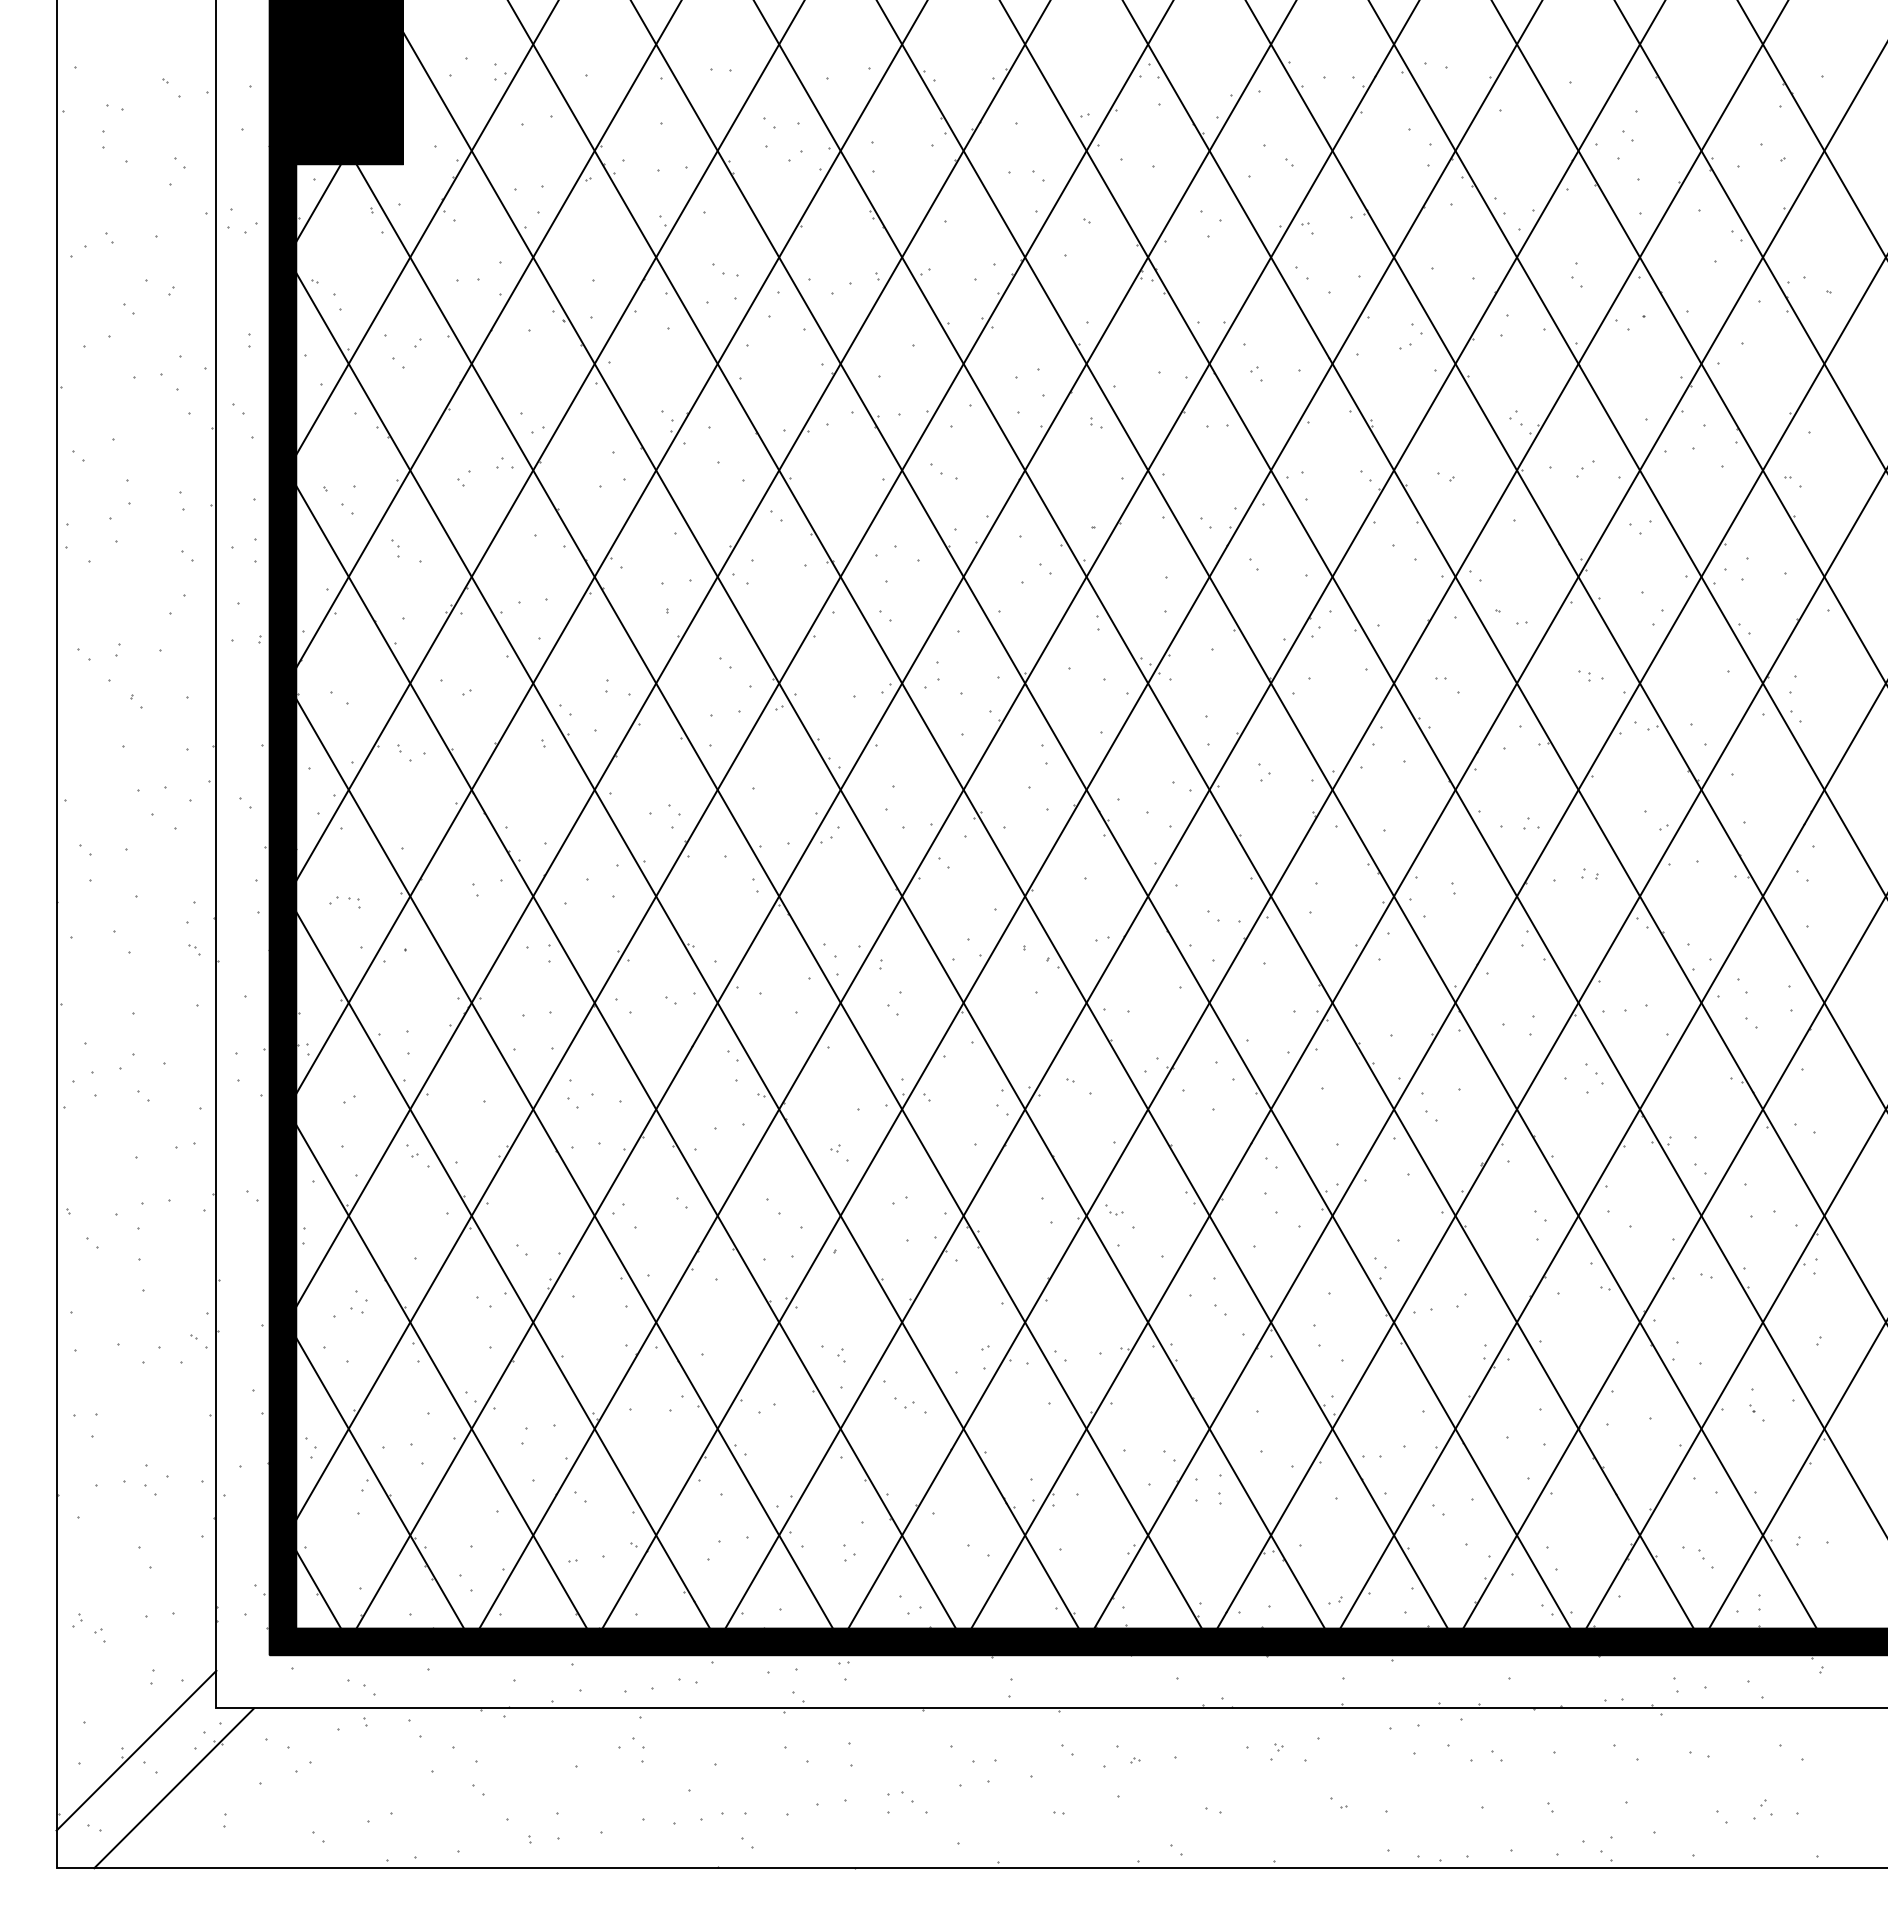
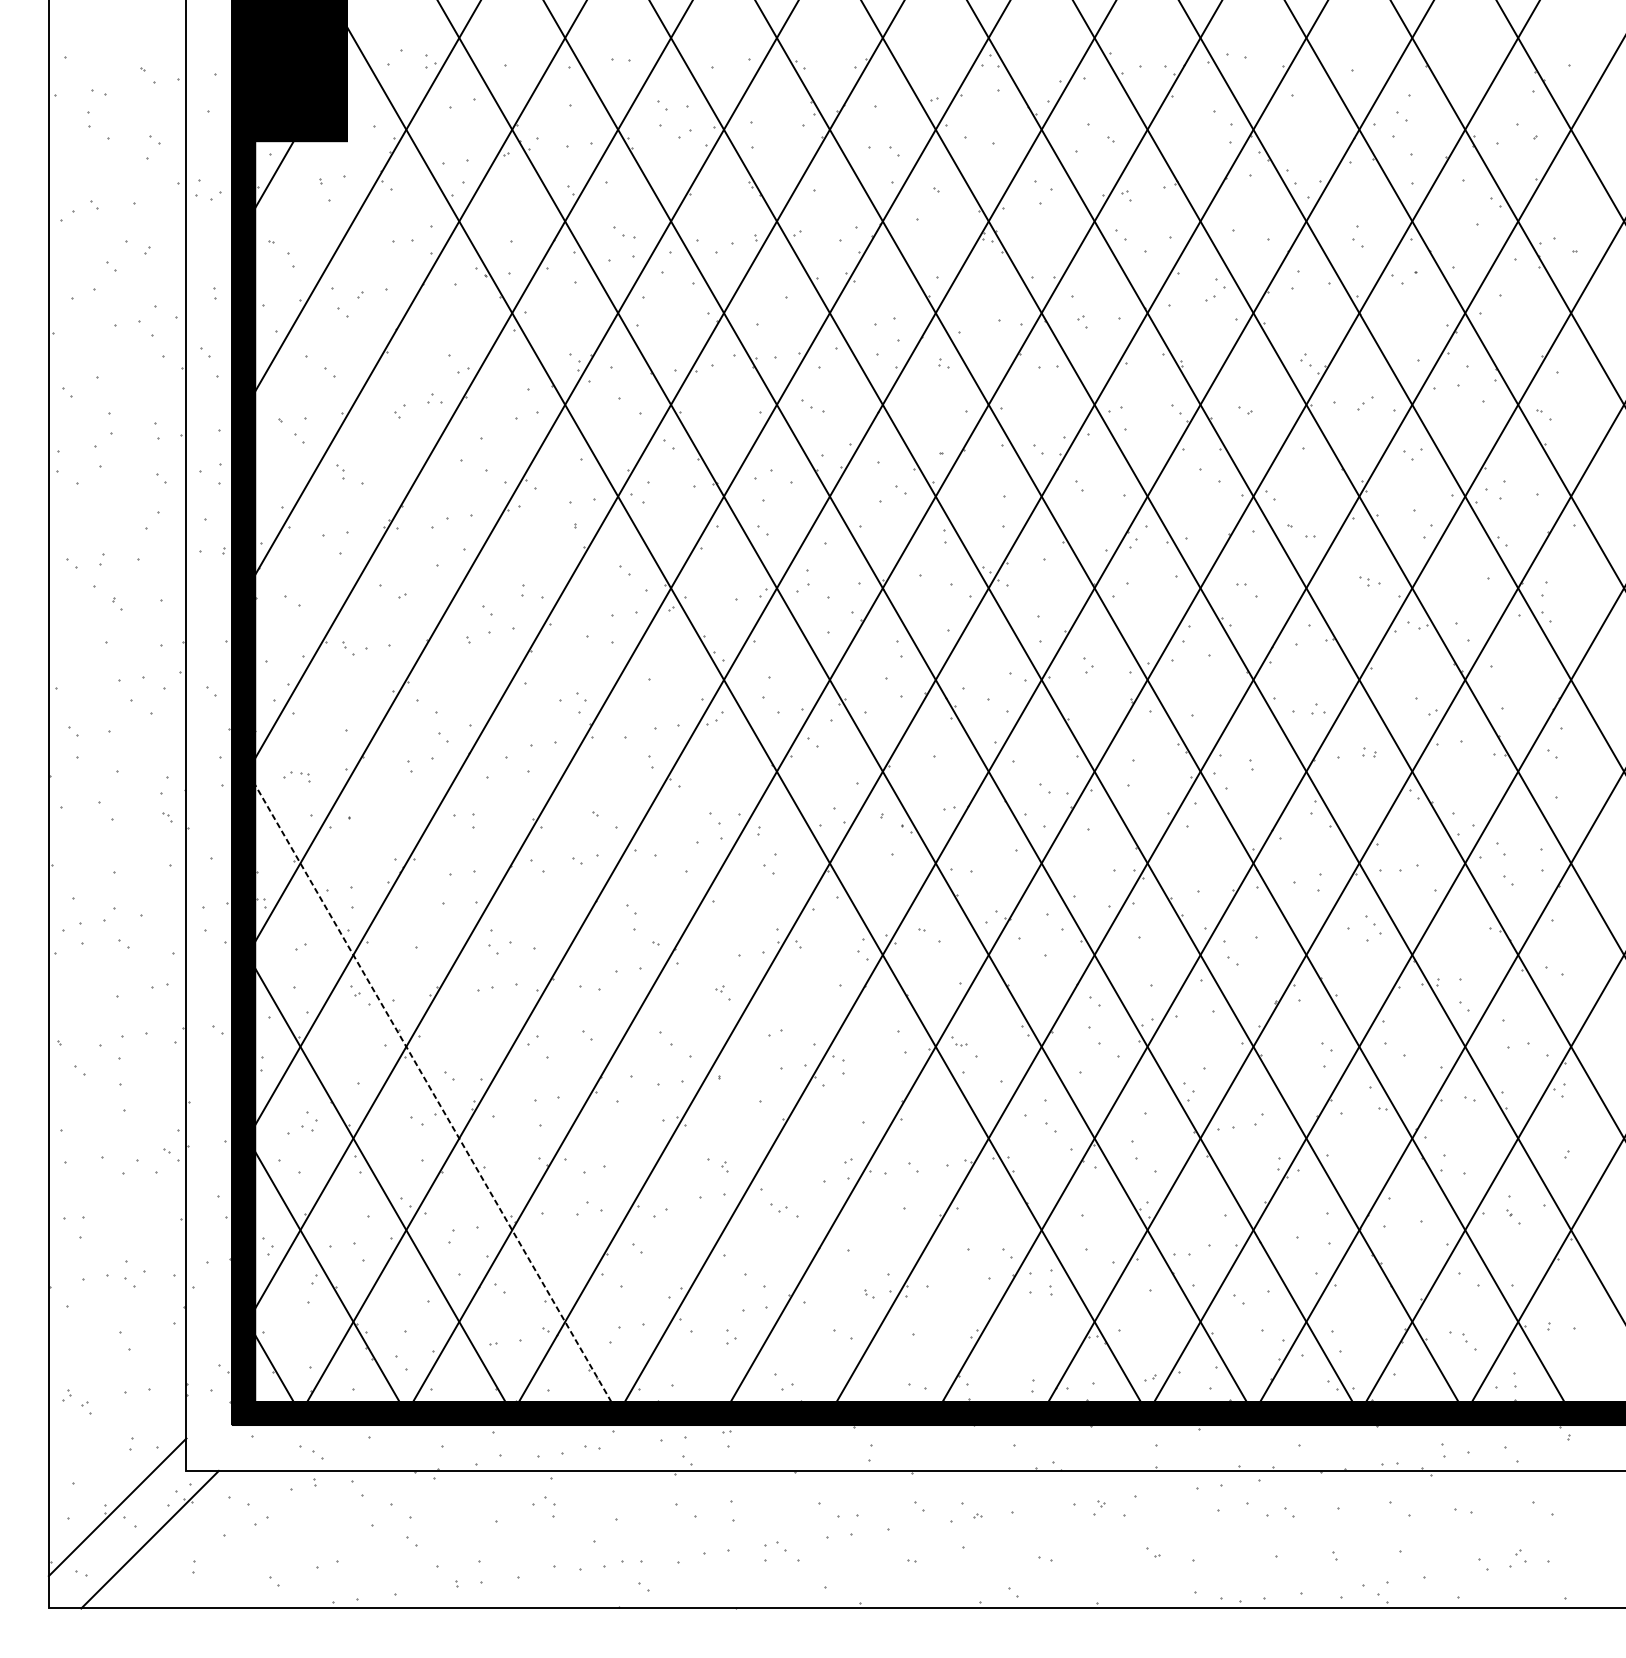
line: (778, 896) -> (670, 771), removed
line: (687, 950) -> (592, 818), removed
line: (625, 1056) -> (538, 909), removed
line: (564, 1163) -> (486, 1001), removed
line: (503, 1270) -> (433, 1093), solid -> dashed

